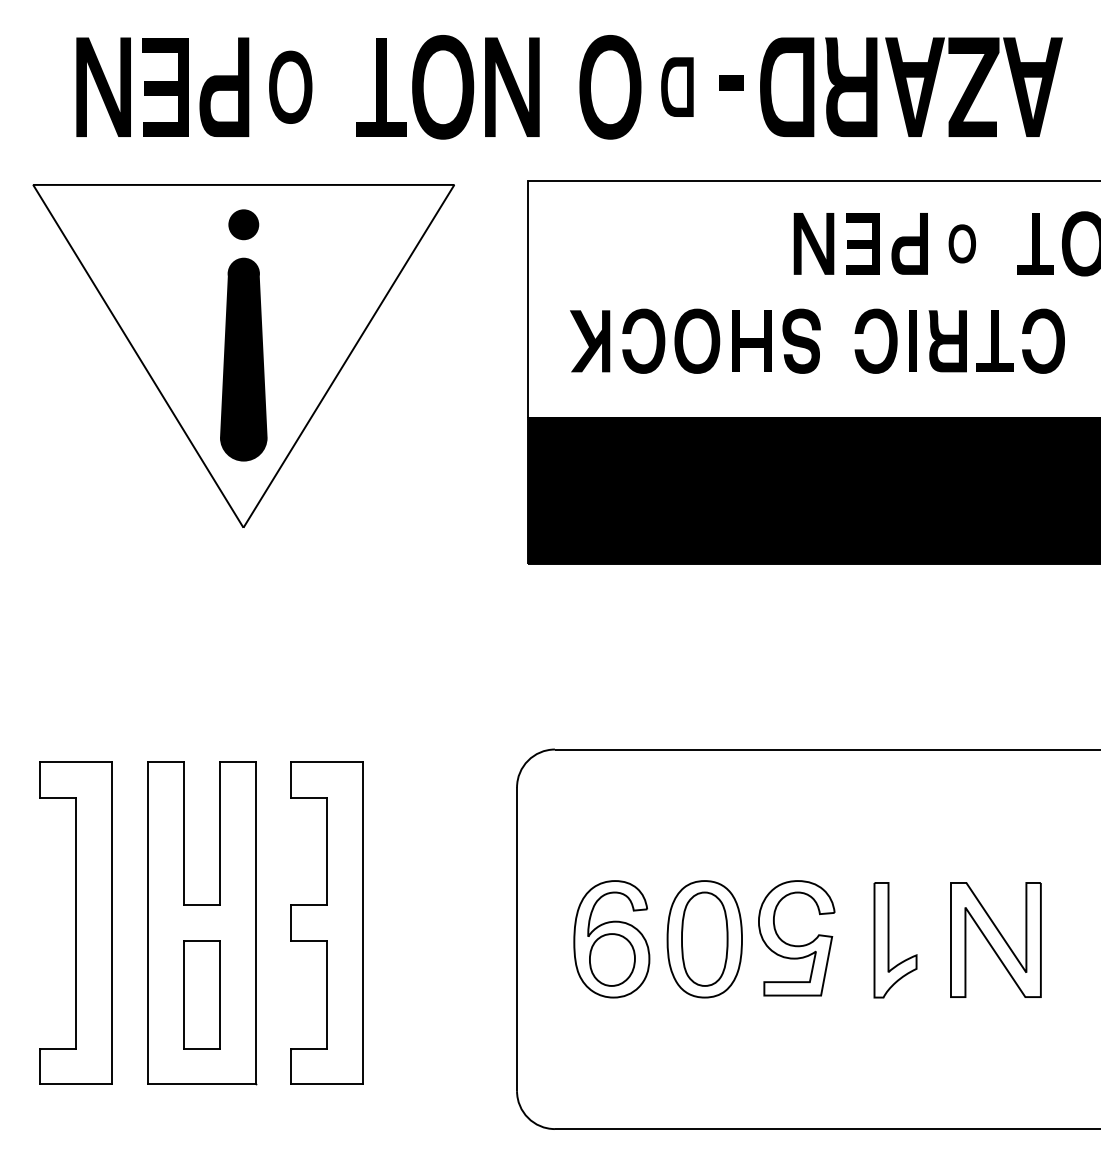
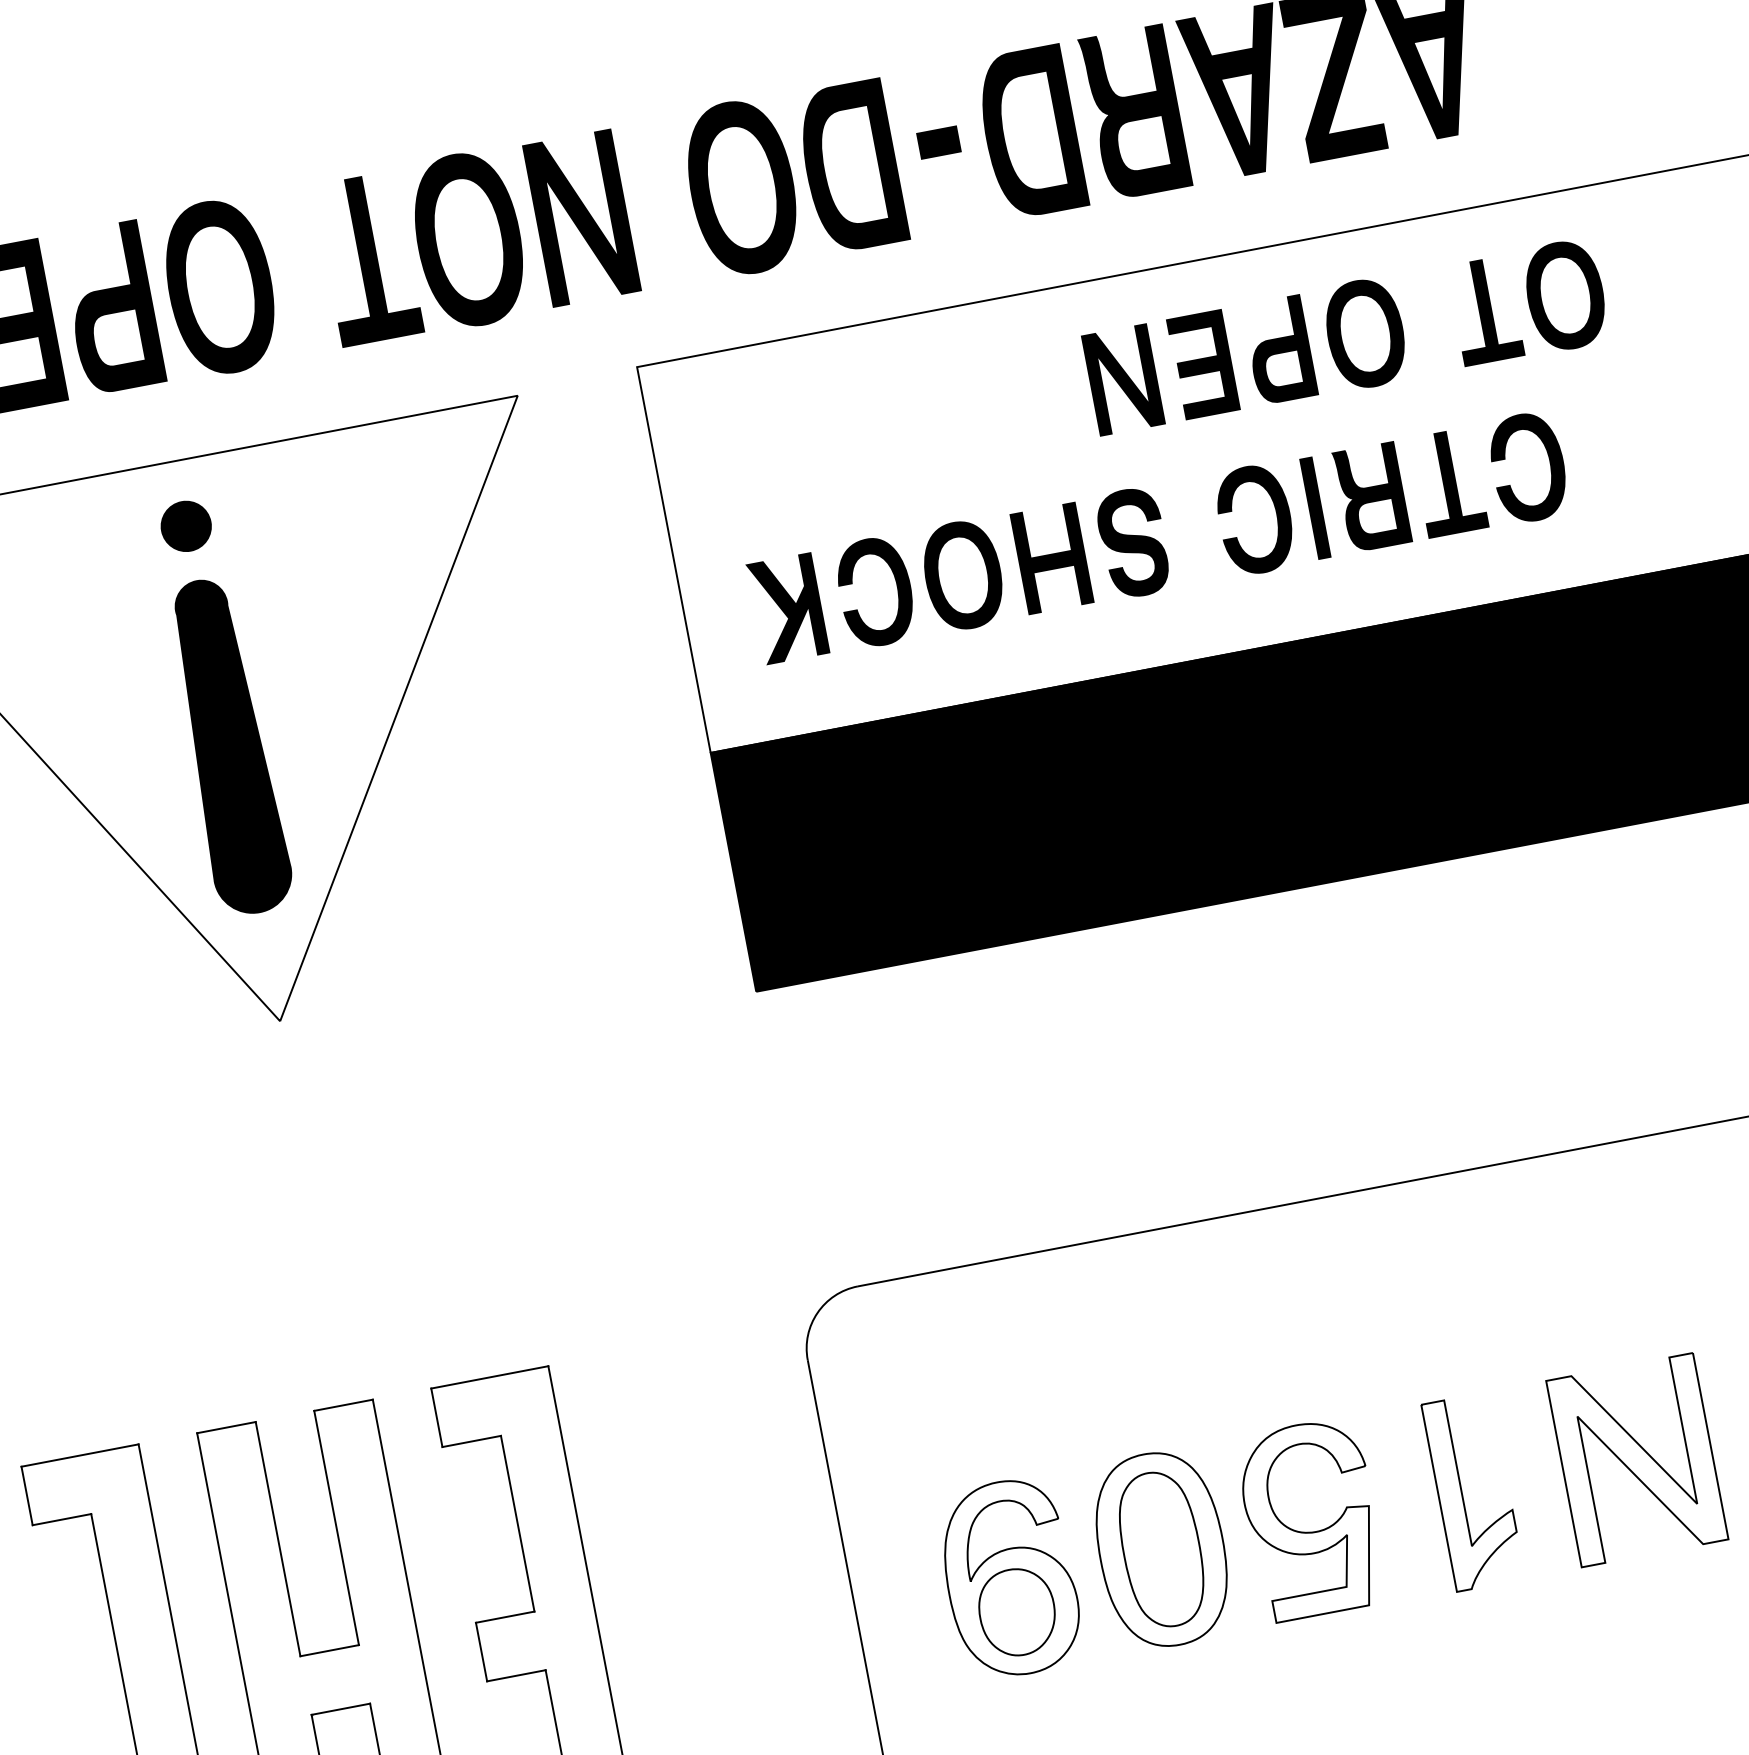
part: (677, 86) -> (851, 165), size x1.67
part: (290, 87) -> (219, 287), size x1.43
part: (962, 243) -> (1365, 333), size x1.67

